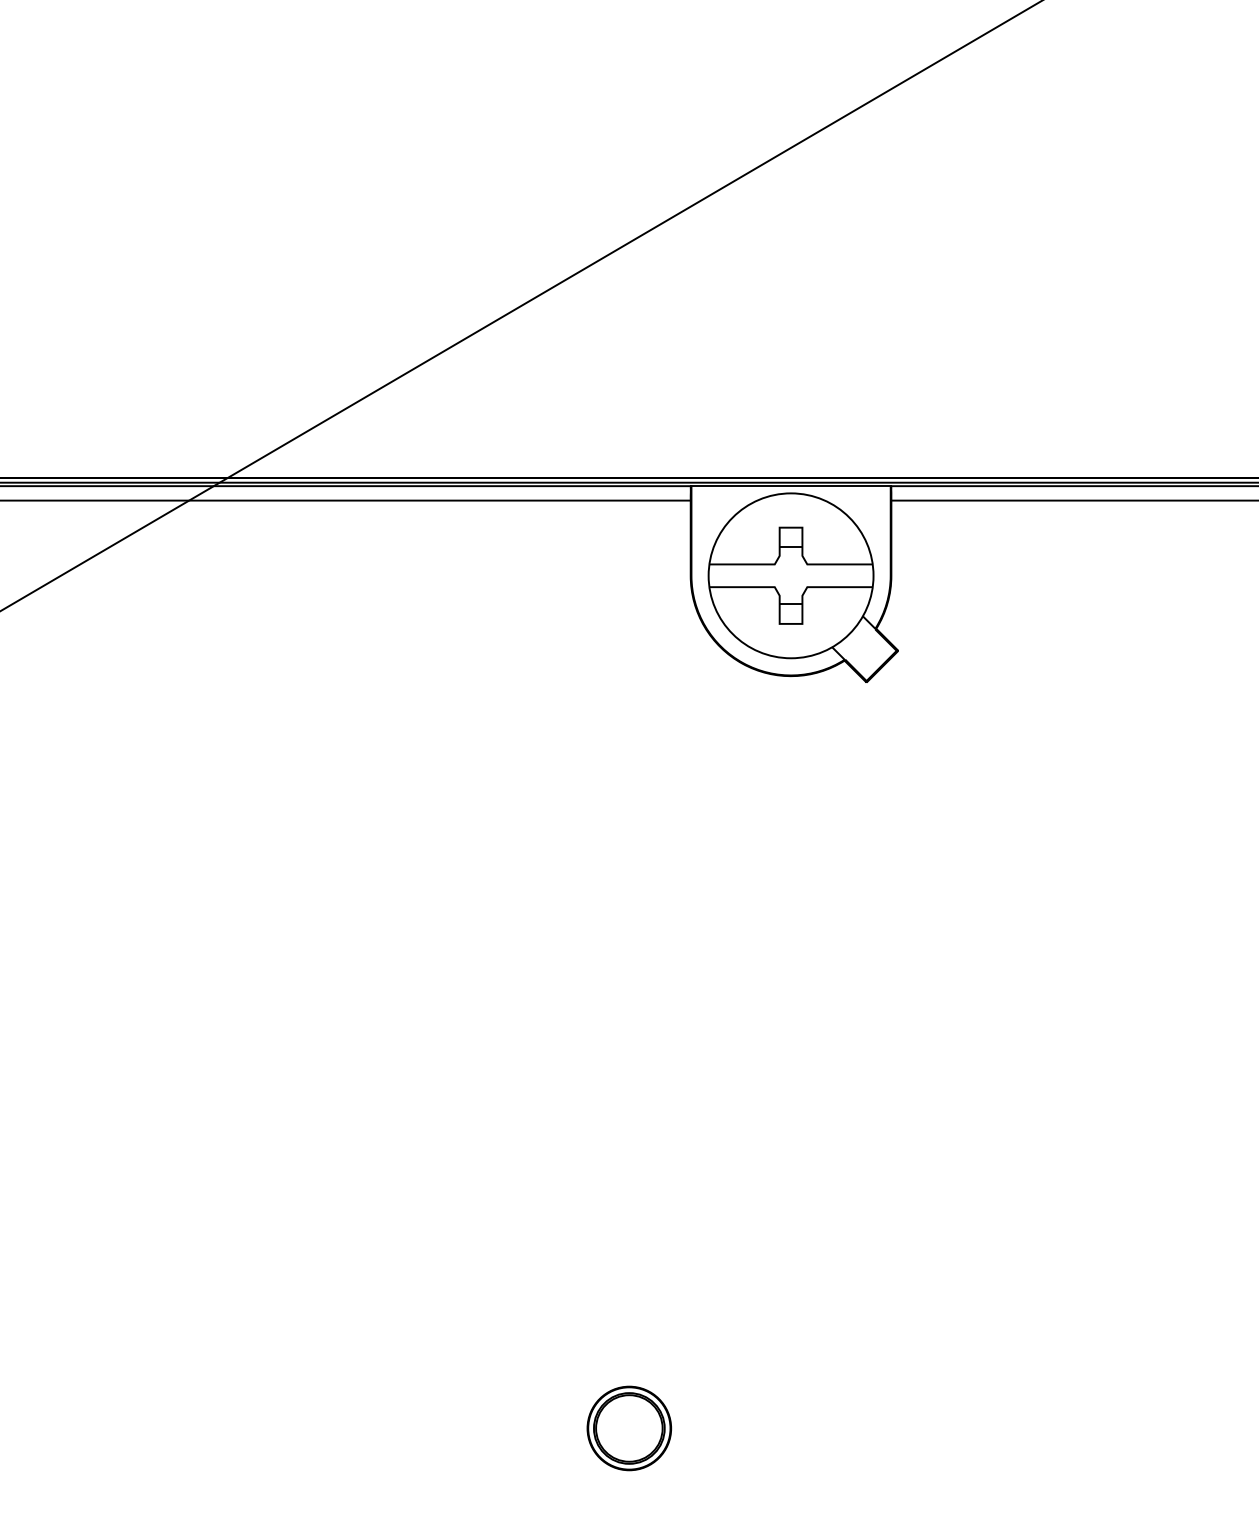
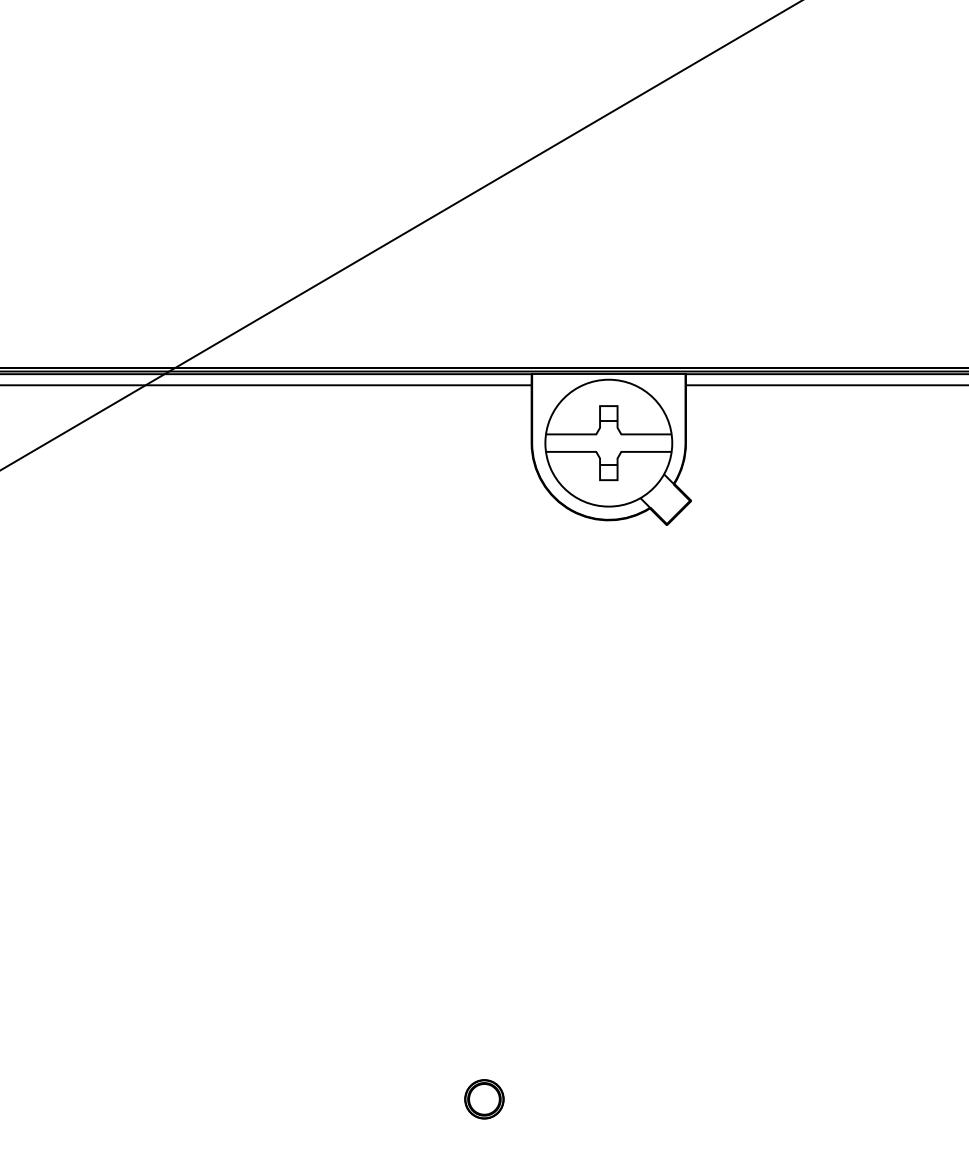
part: (629, 1428) -> (484, 1099), size x0.6

